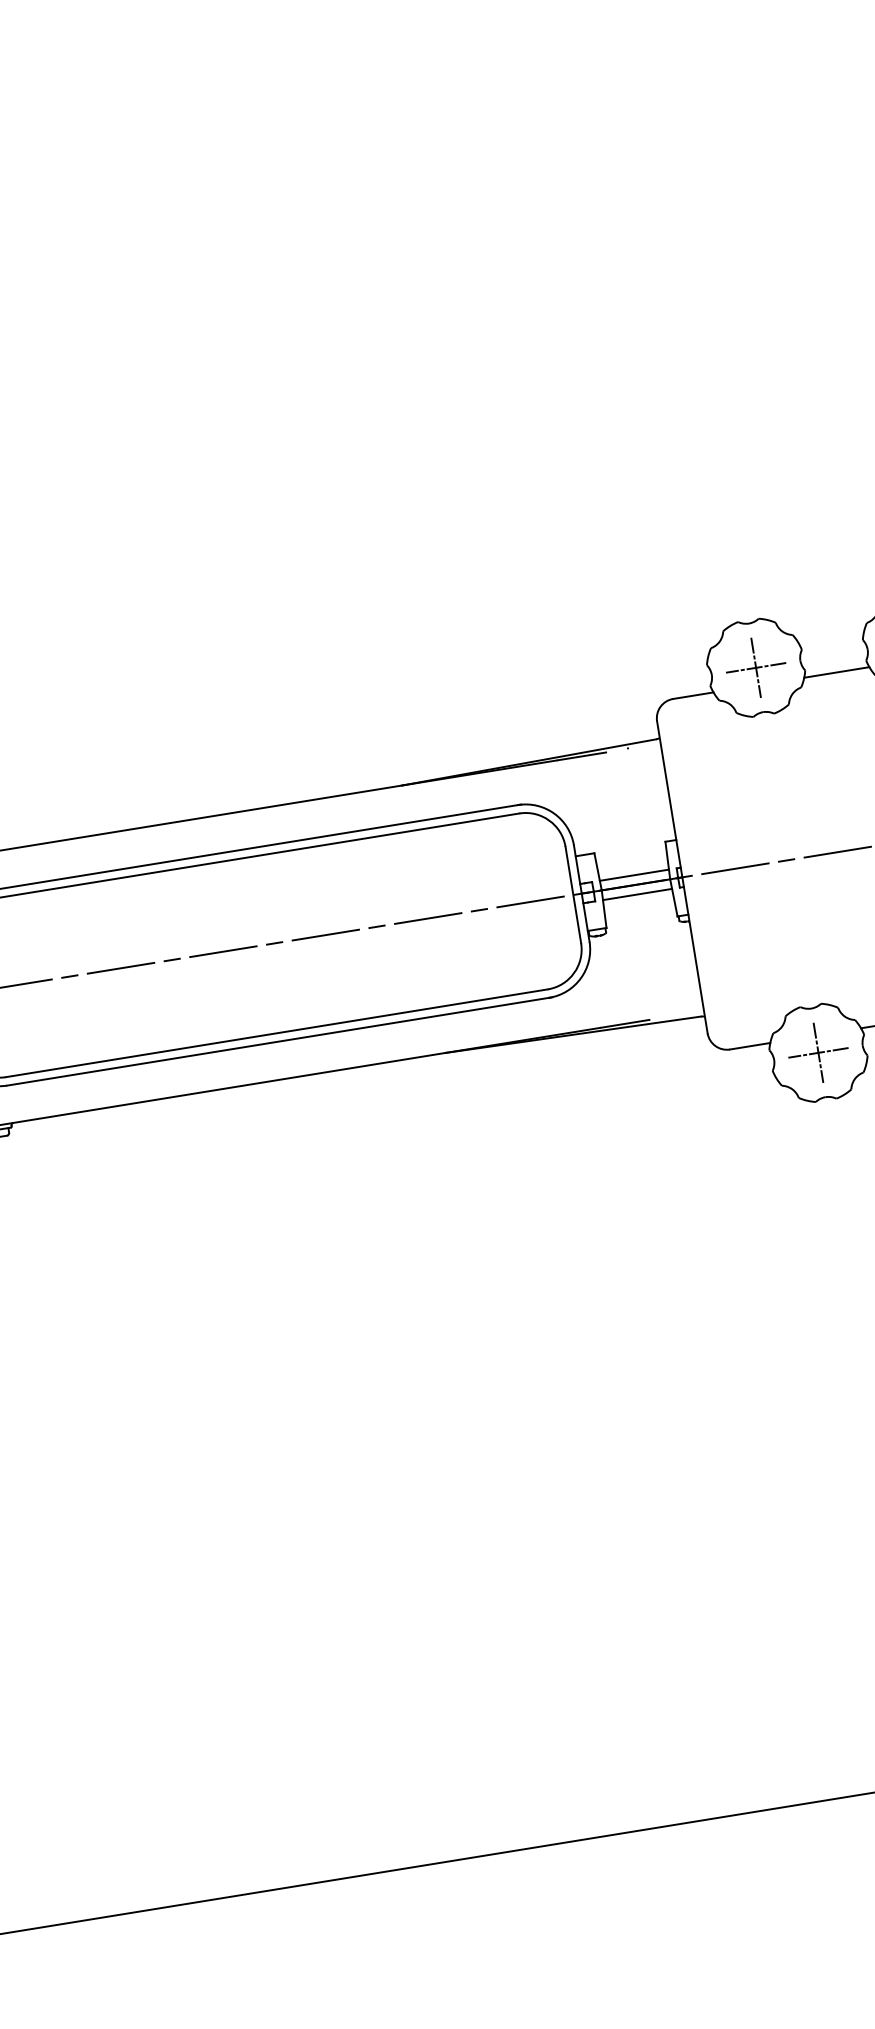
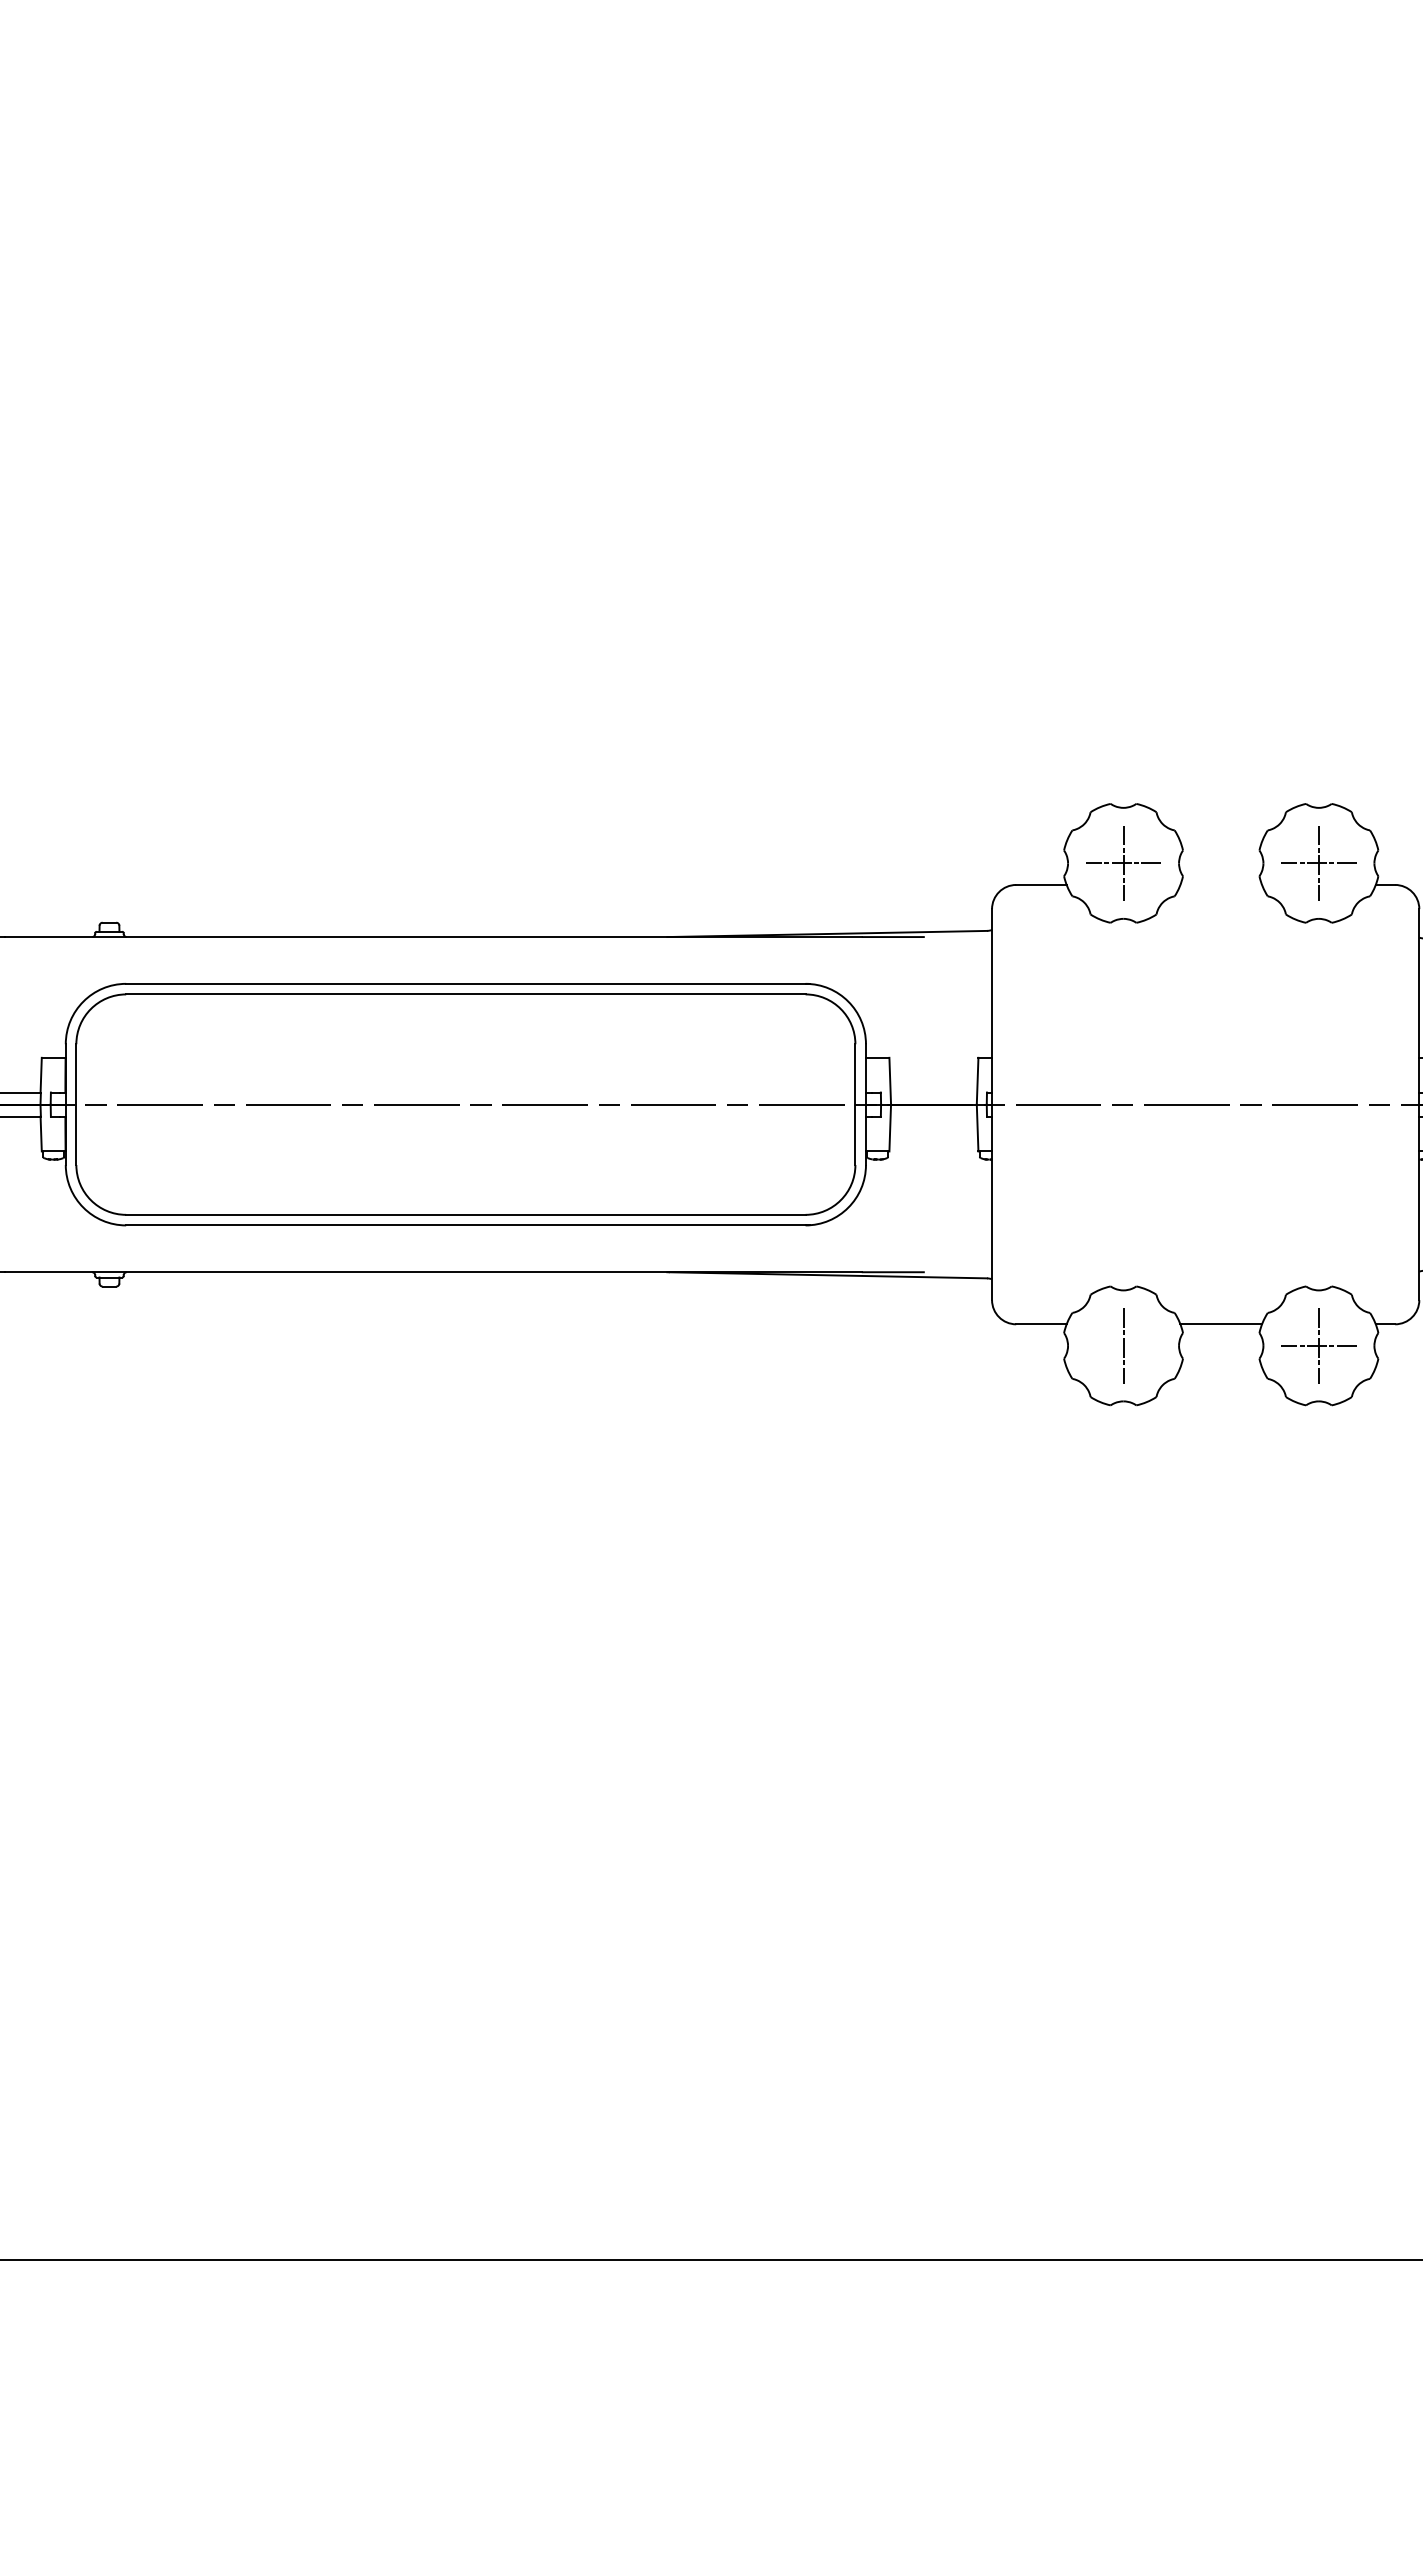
line: (836, 672) -> (1221, 884), removed
line: (634, 875) -> (933, 1092), removed
line: (637, 894) -> (933, 1116), removed
line: (818, 1052) -> (1123, 1345), removed

